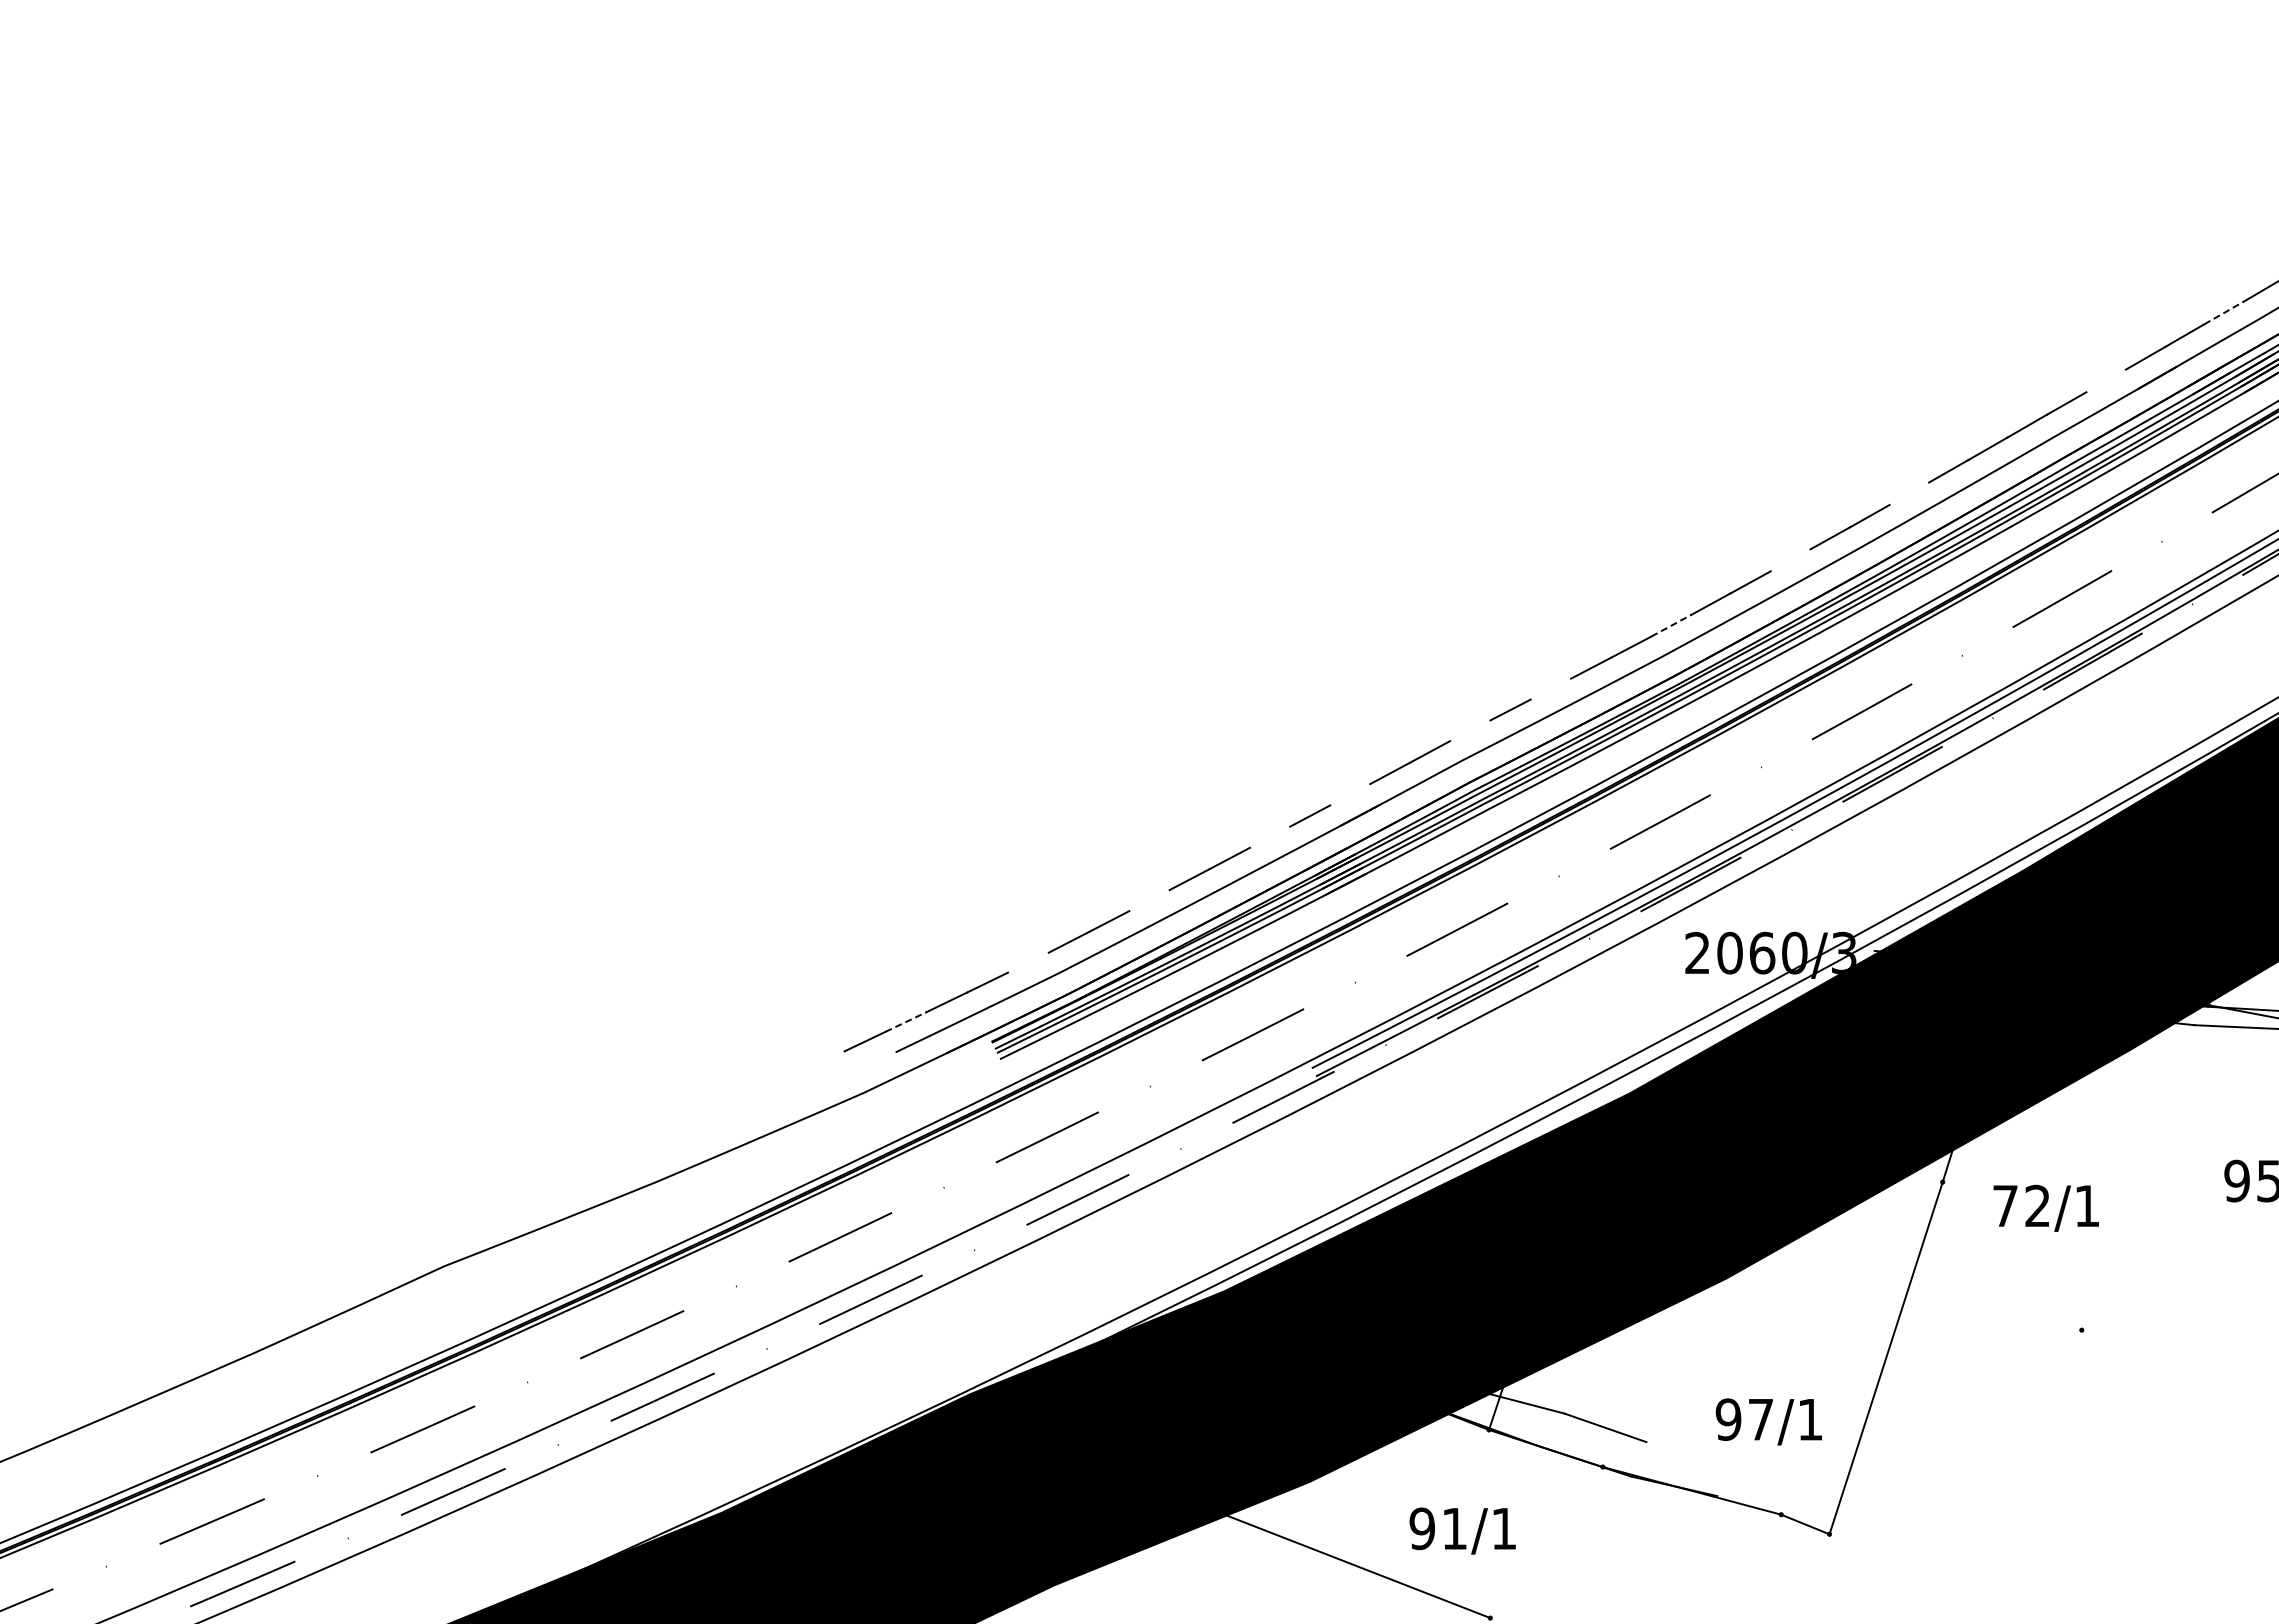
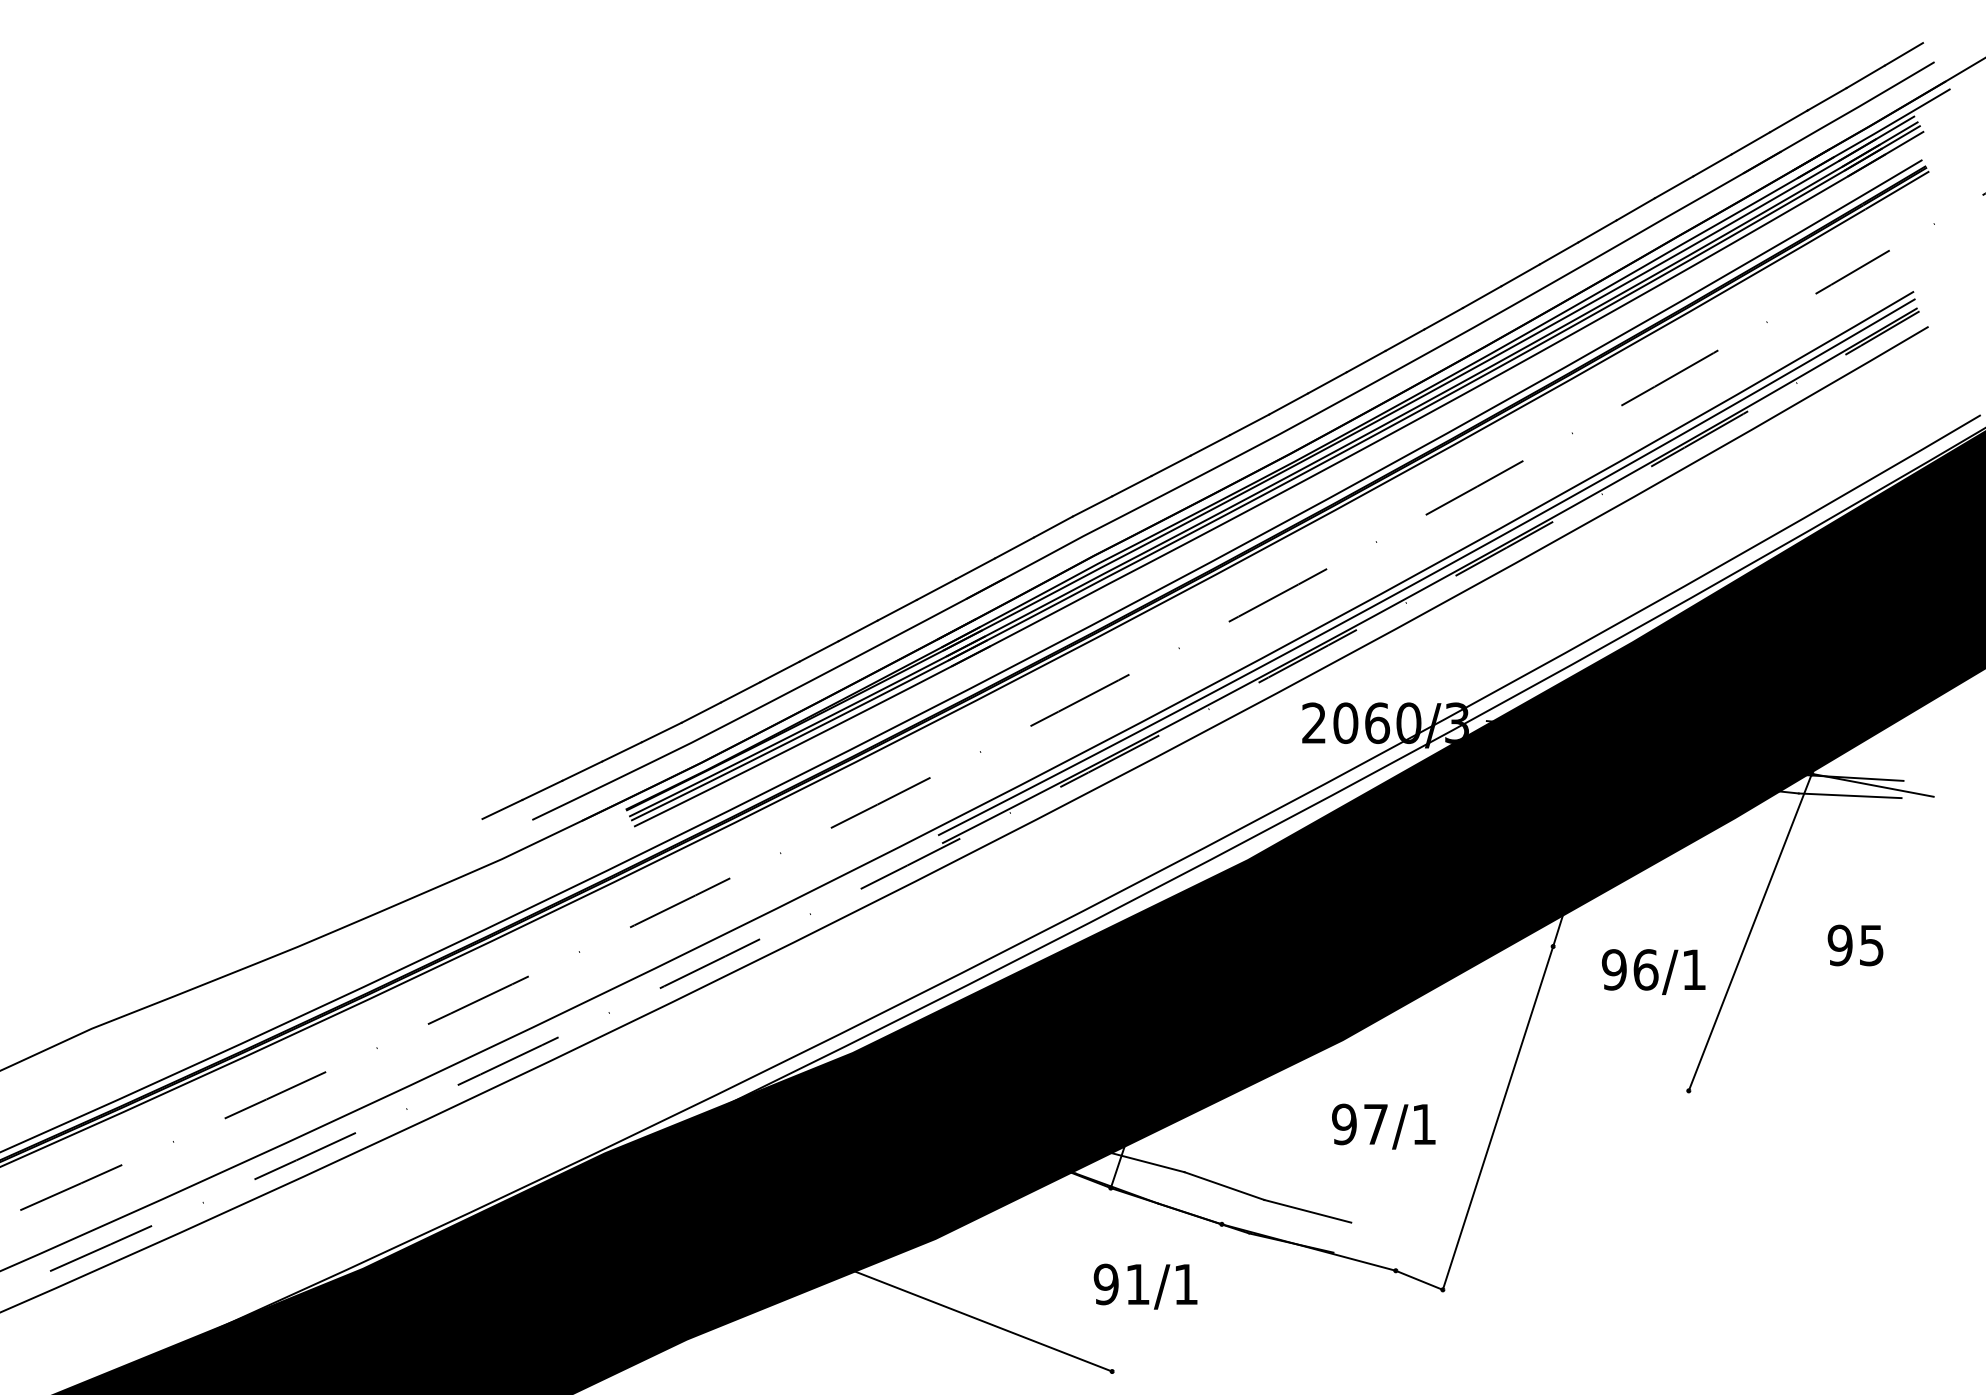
line: (2223, 313) -> (1826, 99), dashed -> solid
line: (2105, 380) -> (1711, 164), added
line: (1909, 493) -> (1520, 275), added
line: (1790, 560) -> (1404, 340), added
line: (1671, 625) -> (1288, 403), dashed -> solid
line: (1550, 688) -> (1170, 465), added
line: (1470, 730) -> (1092, 506), added
line: (1350, 794) -> (975, 568), added
line: (1269, 836) -> (896, 609), added
line: (1149, 900) -> (779, 671), added
line: (1028, 962) -> (661, 732), added
line: (905, 1022) -> (541, 790), dashed -> solid
line: (2144, 1167) -> (1749, 932), added
text: (2021, 1205) -> (1630, 969), 72/1 -> 96/1
text: (1768, 1421) -> (1383, 1126), moved
line: (1690, 1453) -> (1307, 1211), added
text: (1462, 1530) -> (1145, 1286), moved

